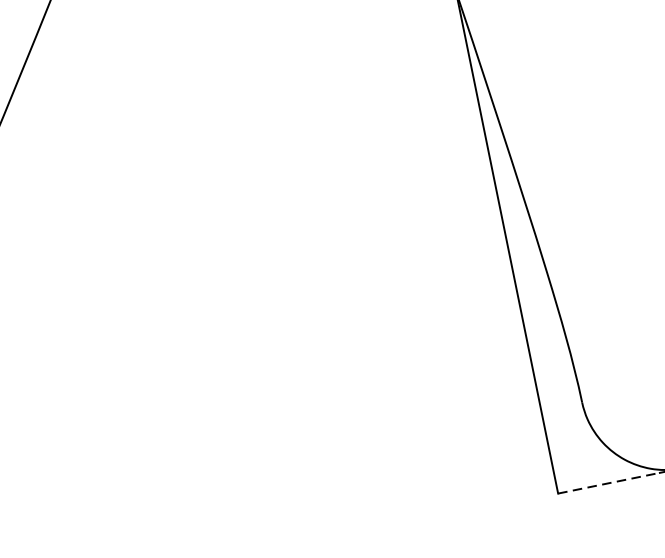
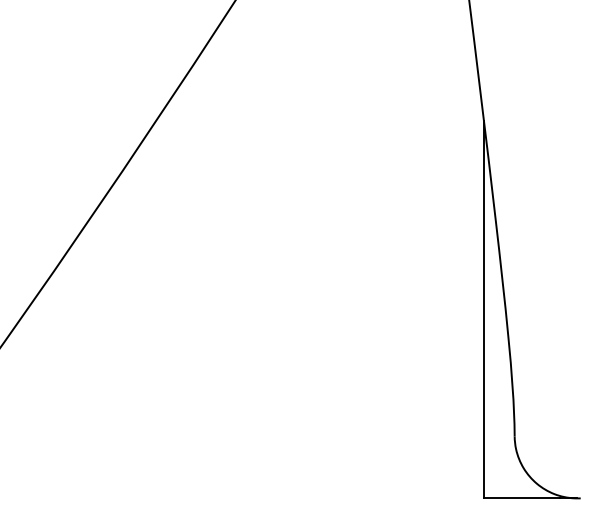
line: (609, 483) -> (522, 498), dashed -> solid

